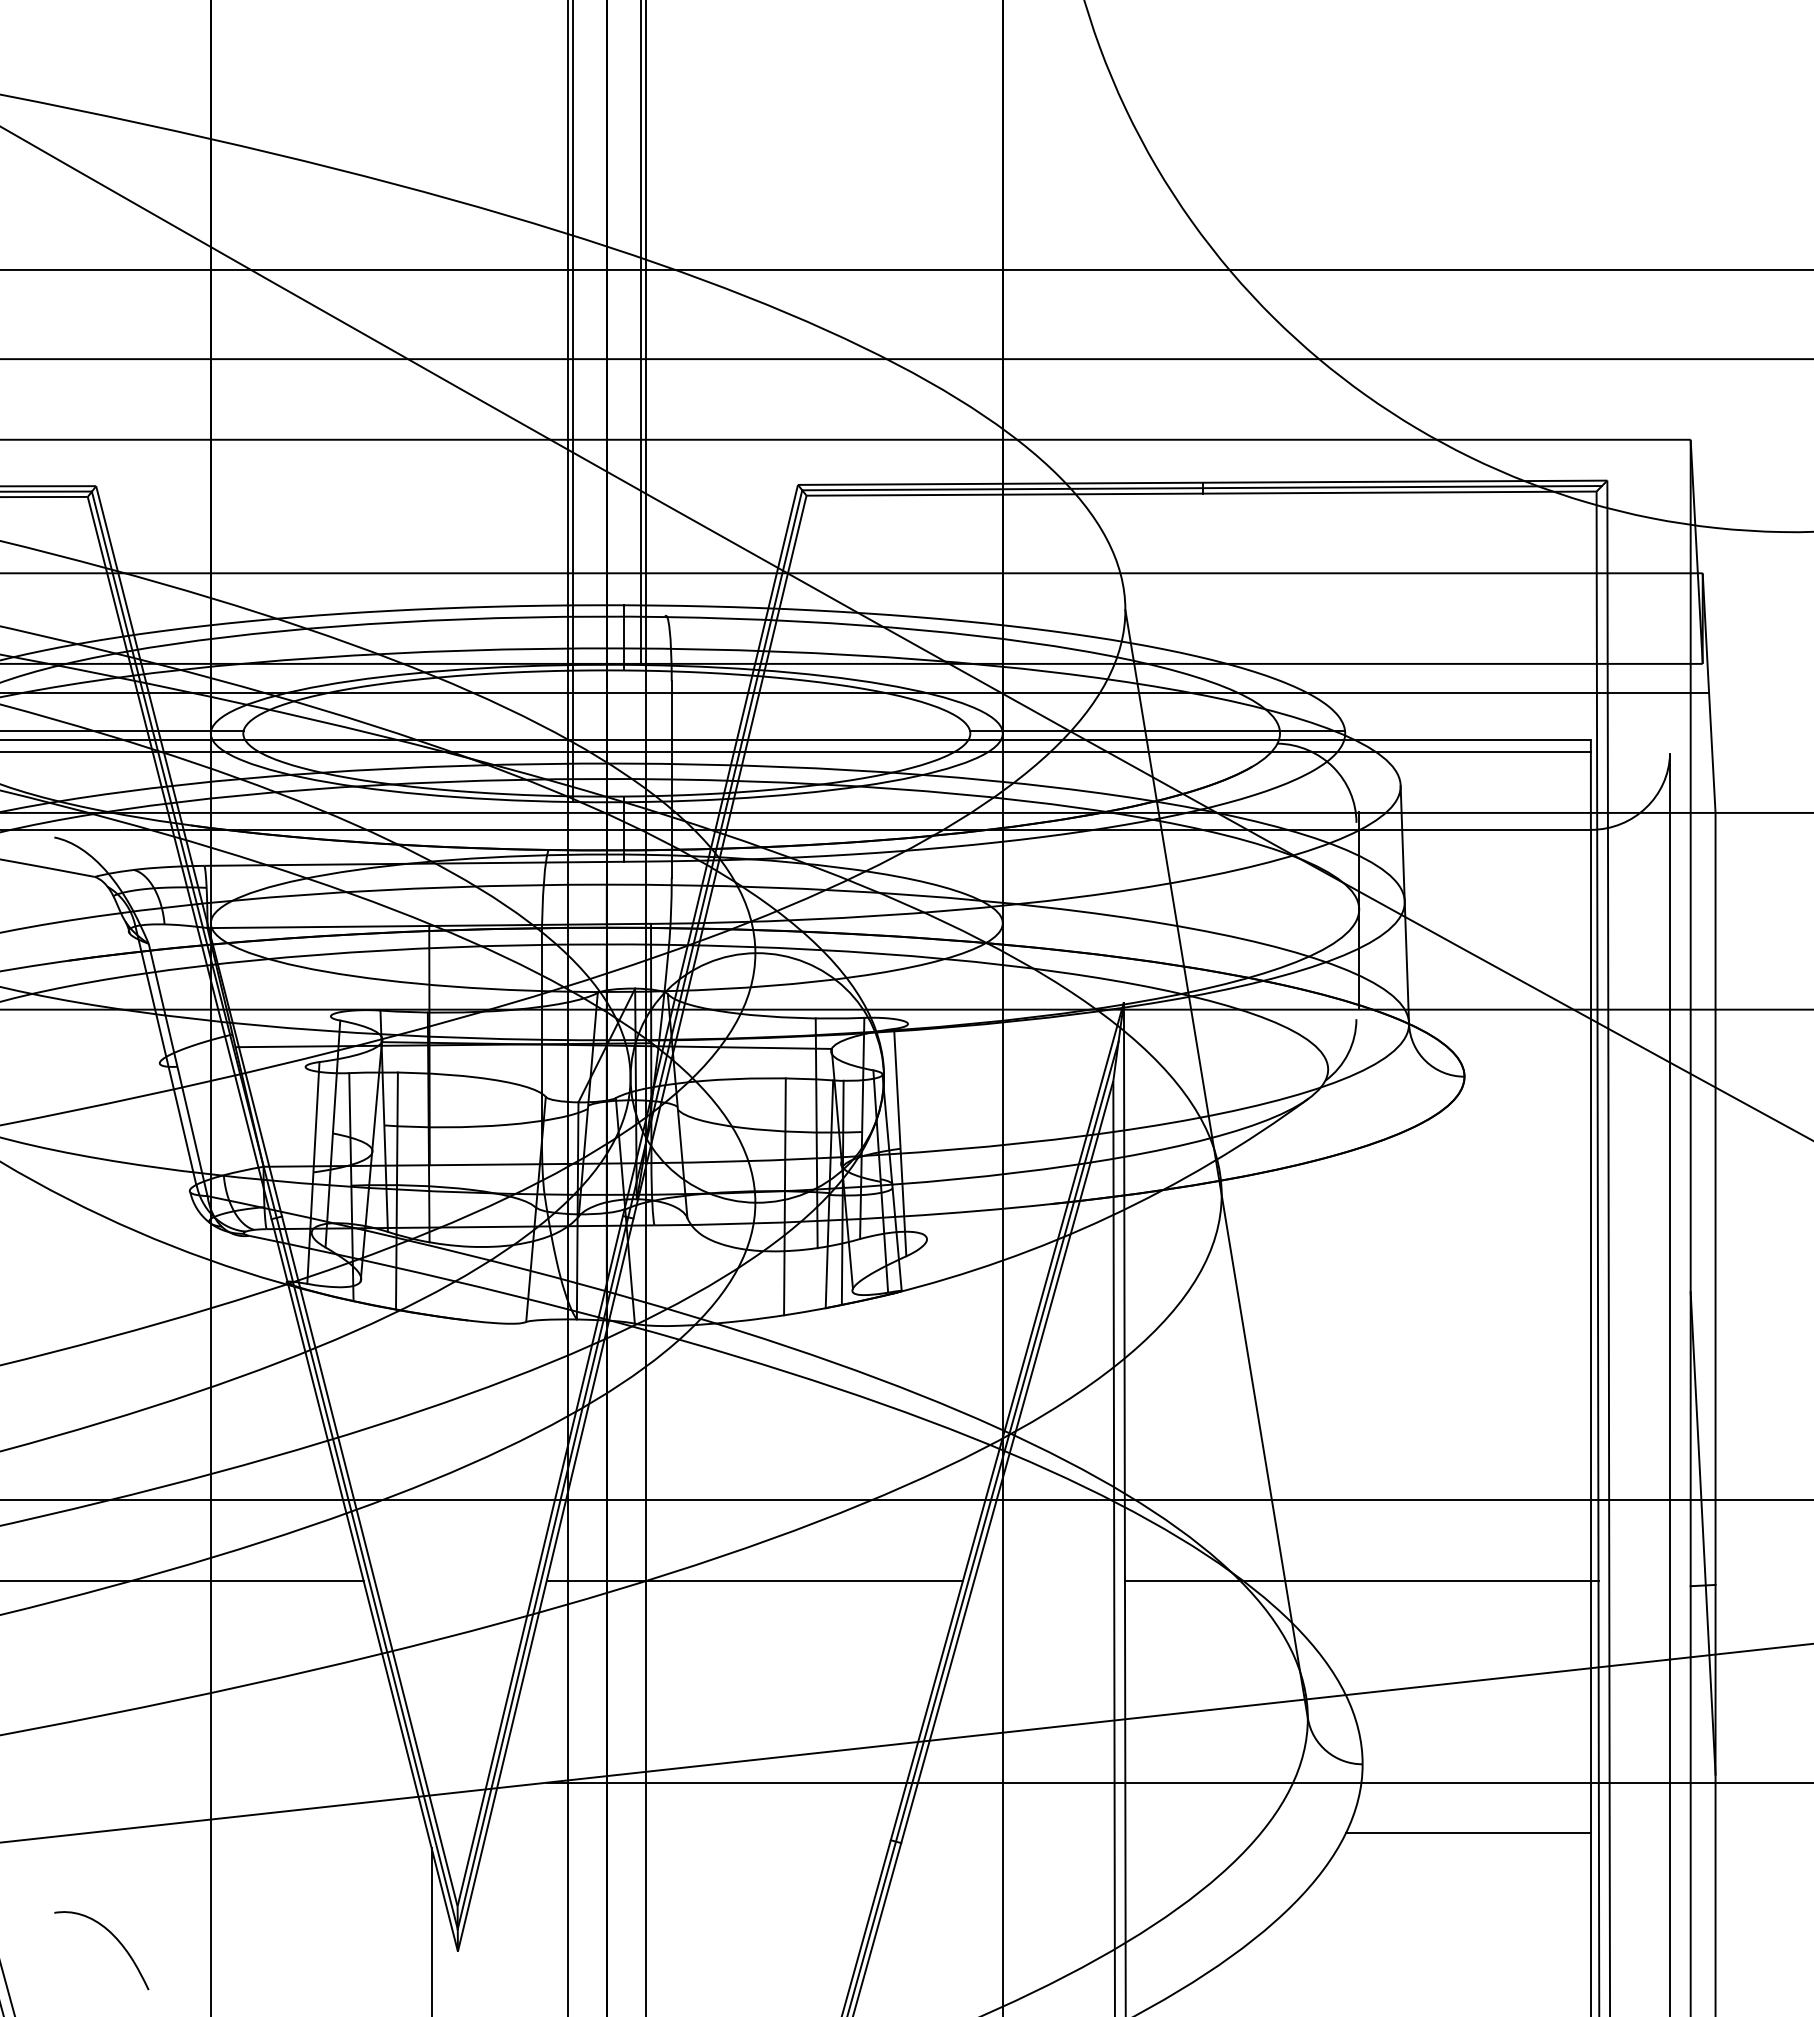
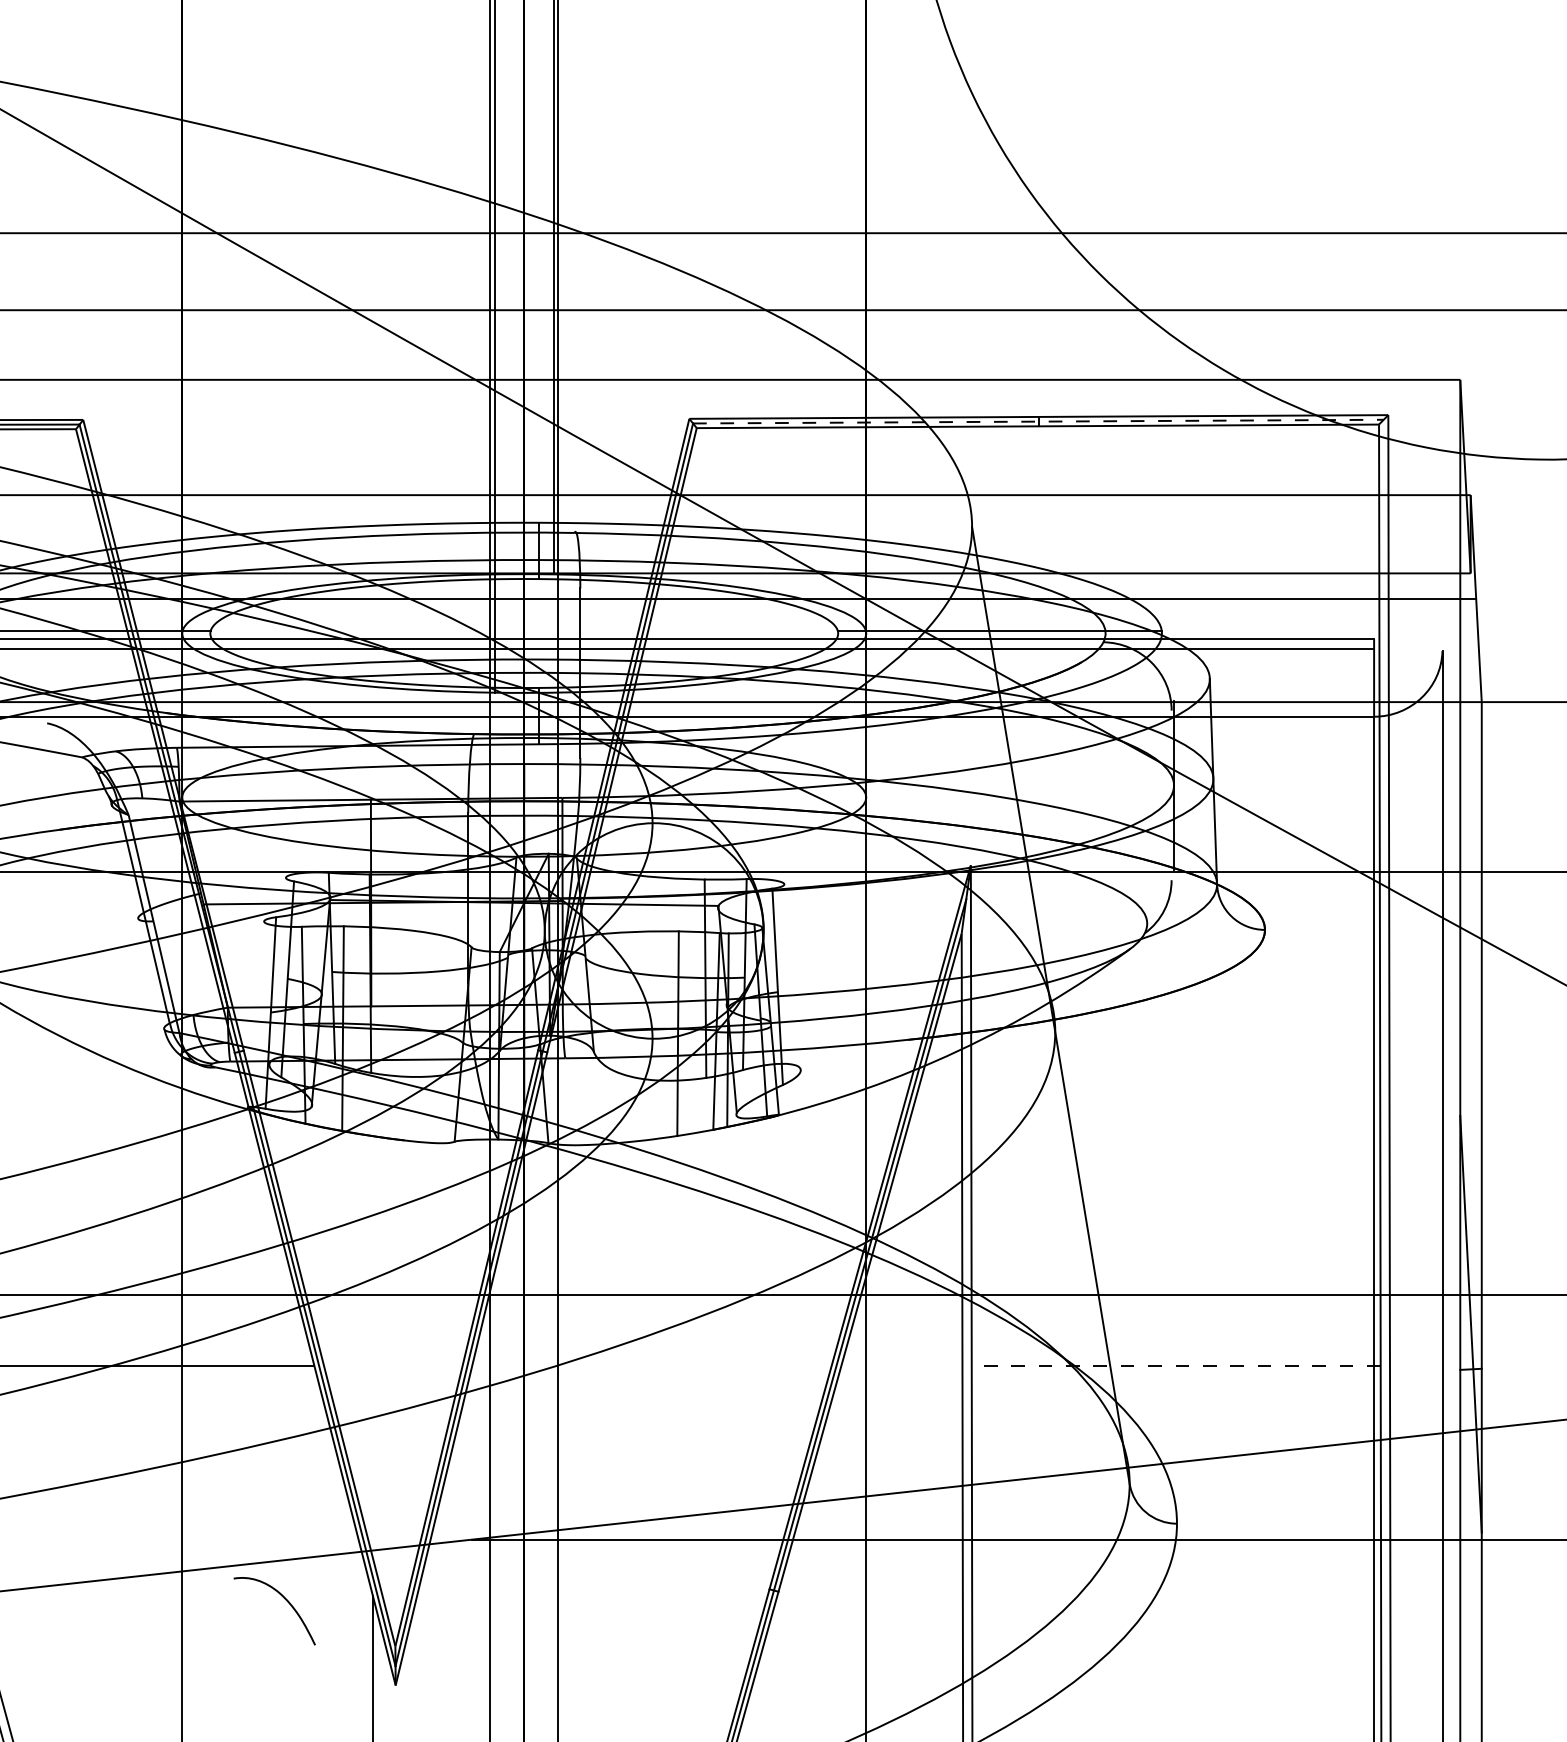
line: (1202, 488) -> (1038, 421), solid -> dashed
line: (754, 1581) -> (651, 1365), removed
line: (1361, 1581) -> (1176, 1365), solid -> dashed
line: (1468, 1832) -> (1268, 1582), removed
curve: (117, 1941) -> (288, 1603), moved

